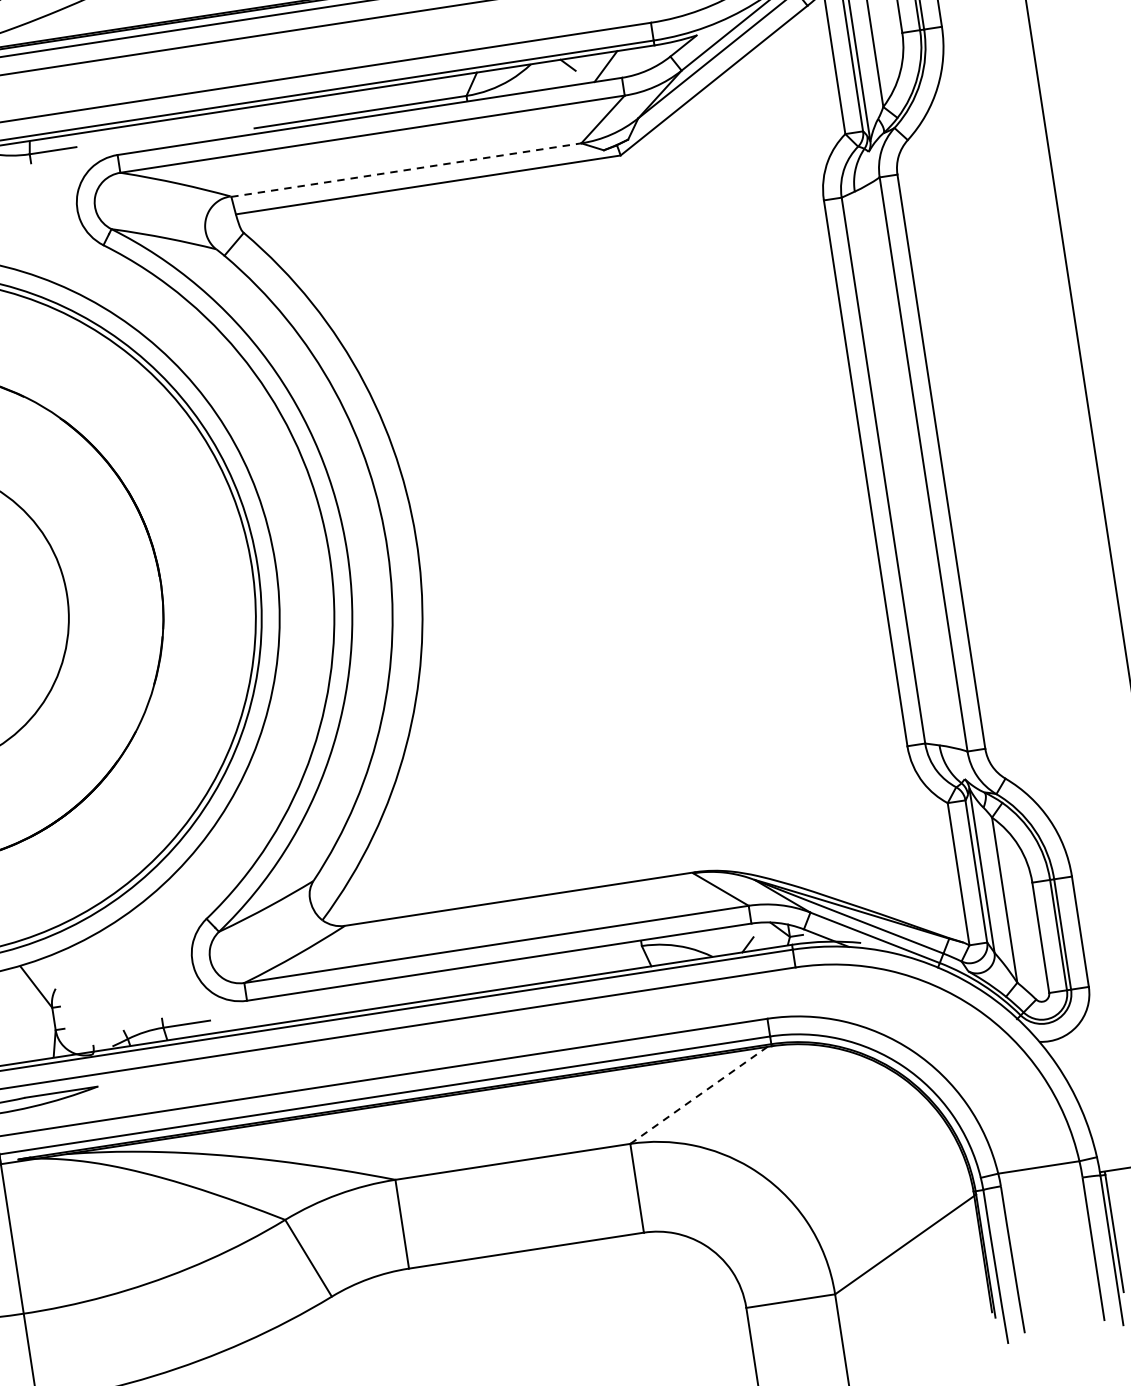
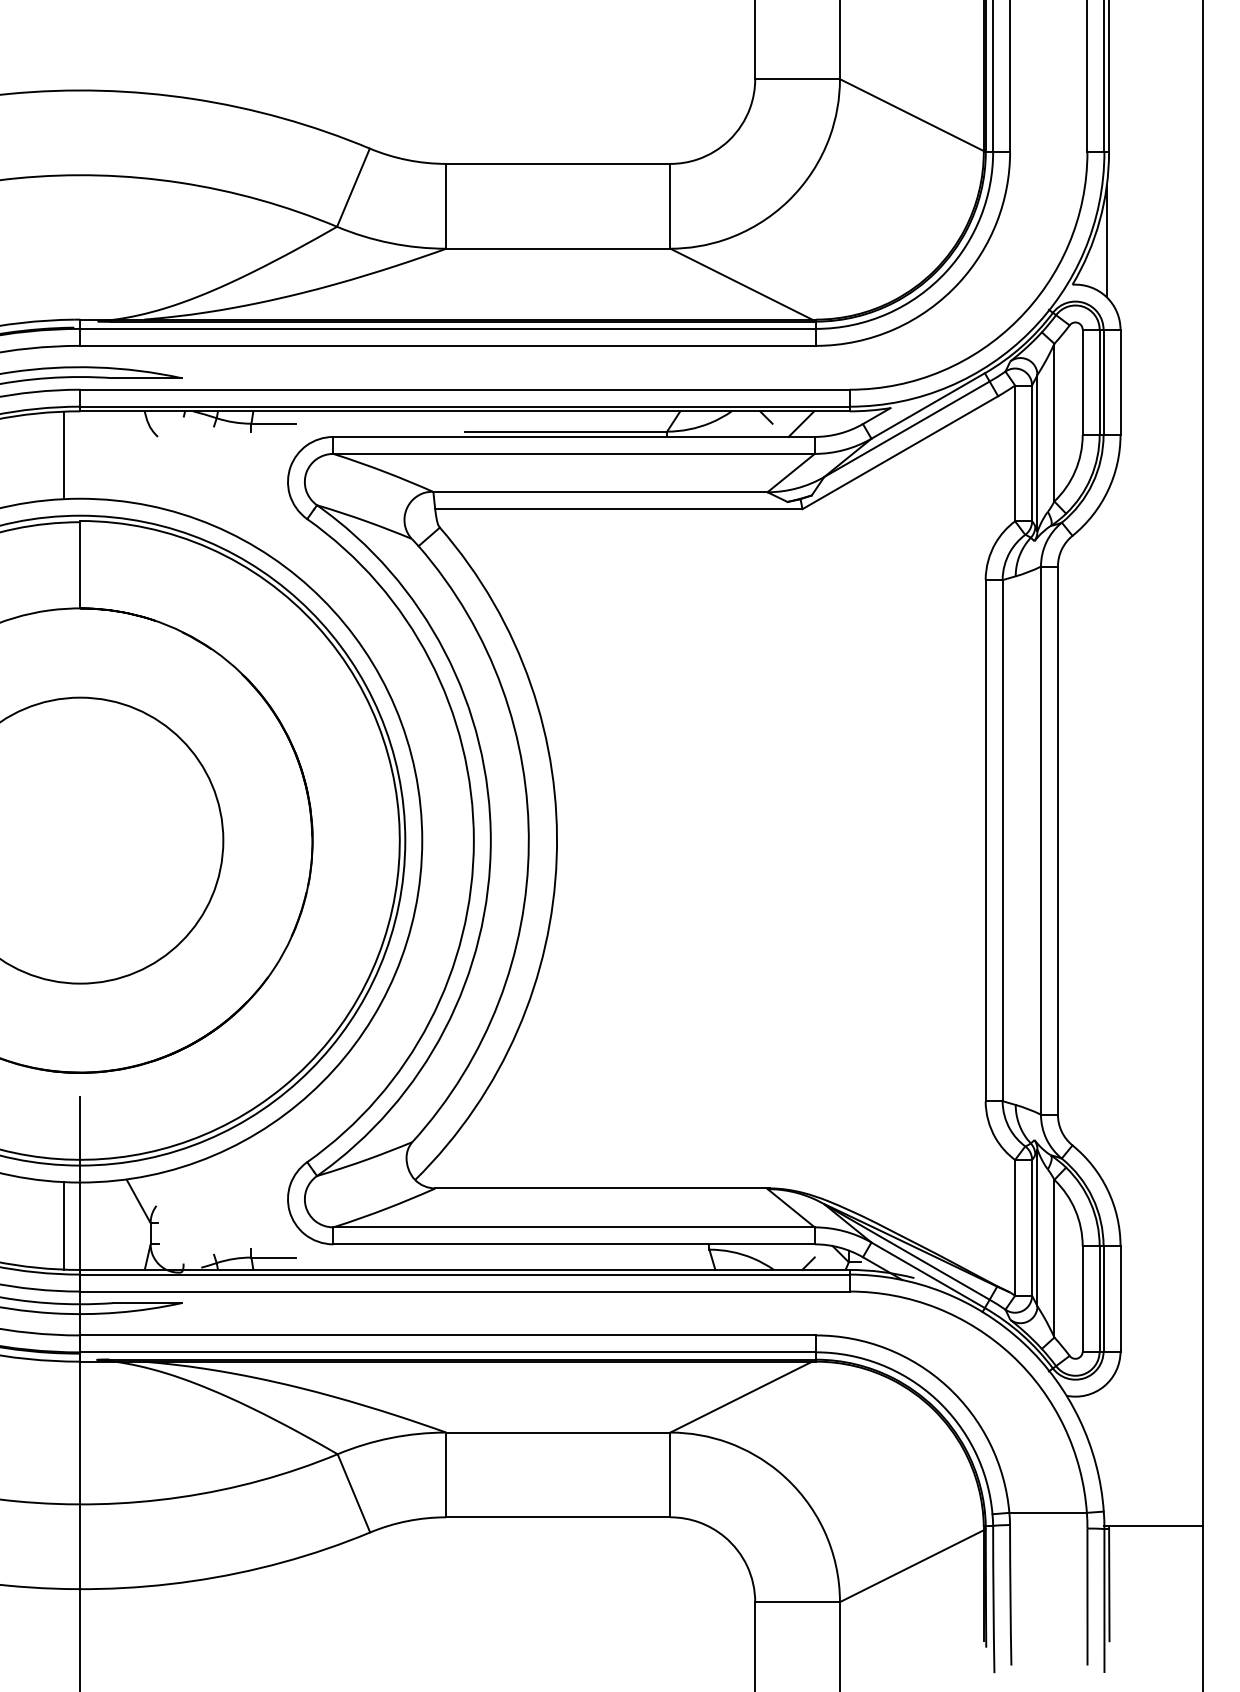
line: (406, 170) -> (600, 492), dashed -> solid
line: (699, 1094) -> (741, 1396), dashed -> solid

